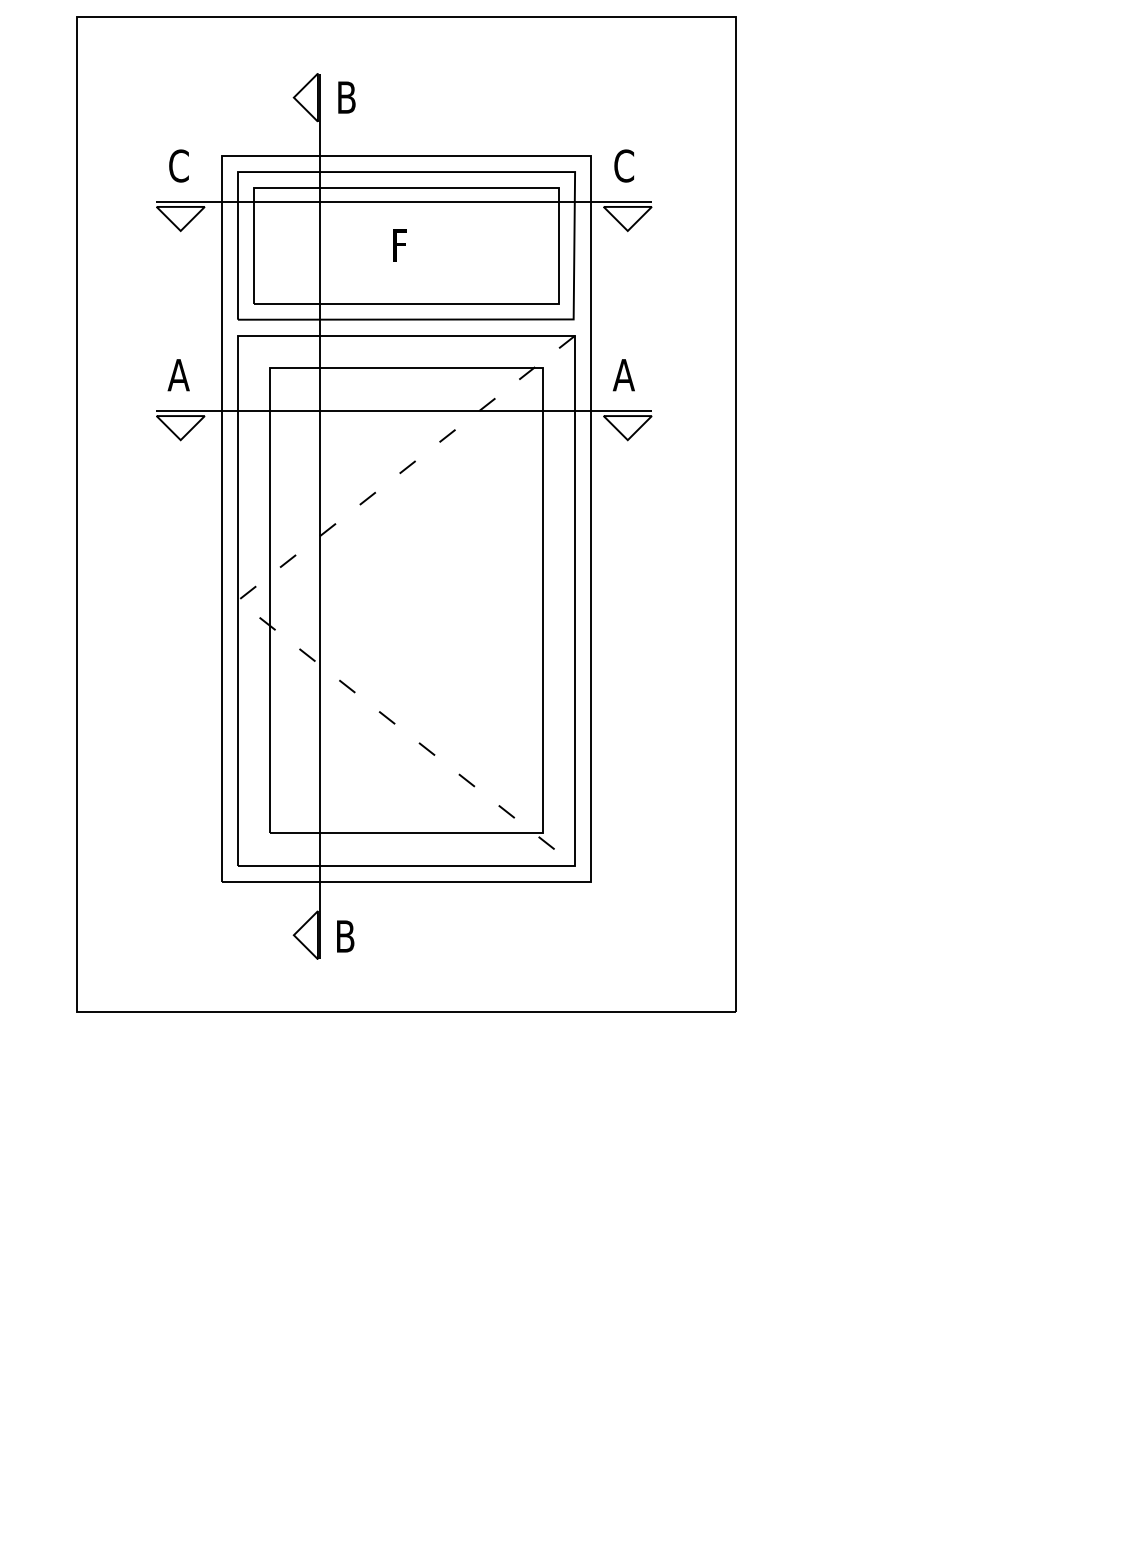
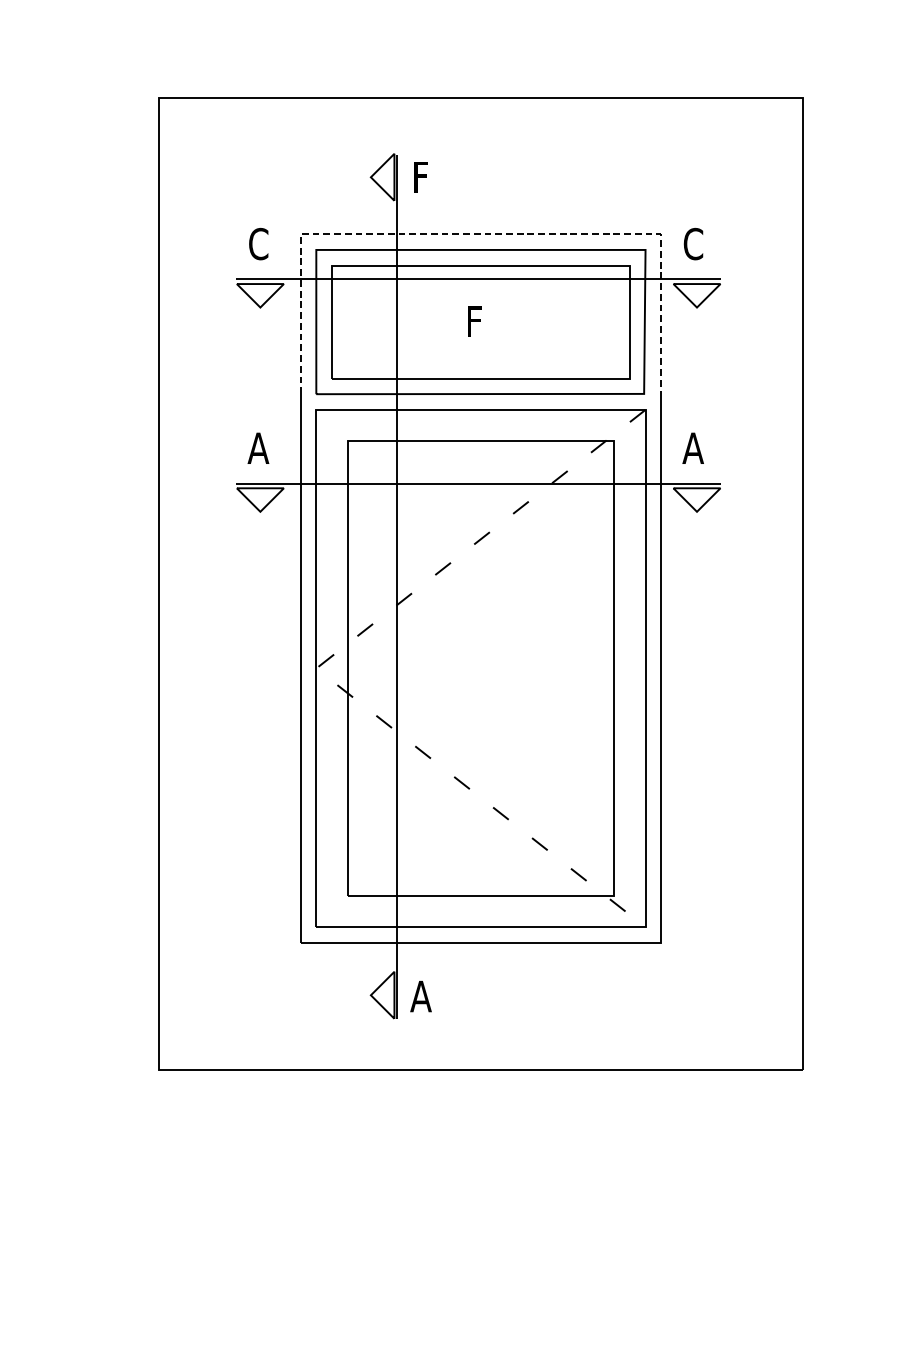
text: (346, 97) -> (422, 177), B -> F
line: (406, 155) -> (480, 233), solid -> dashed
text: (345, 936) -> (421, 996), B -> A

